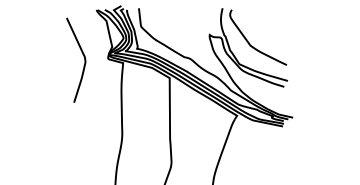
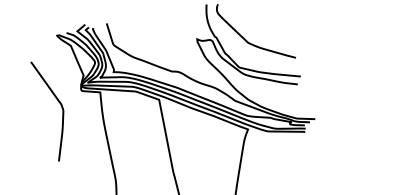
curve: (83, 56) -> (59, 104), moved

